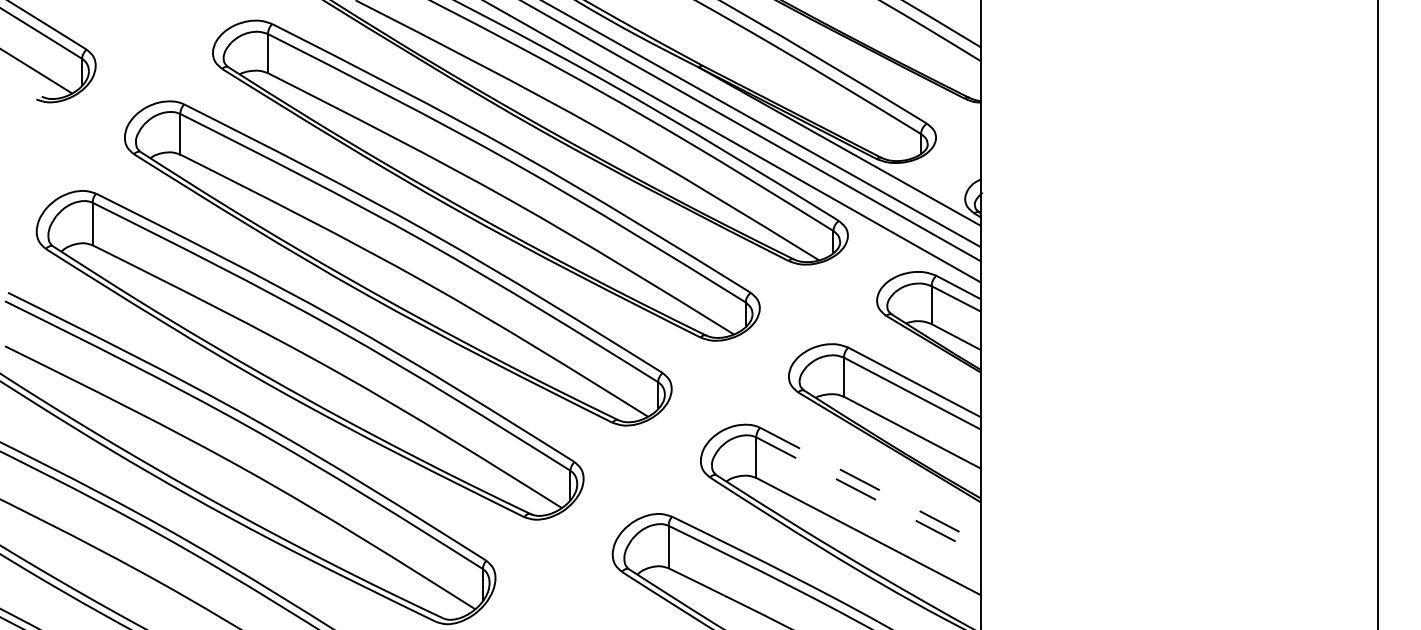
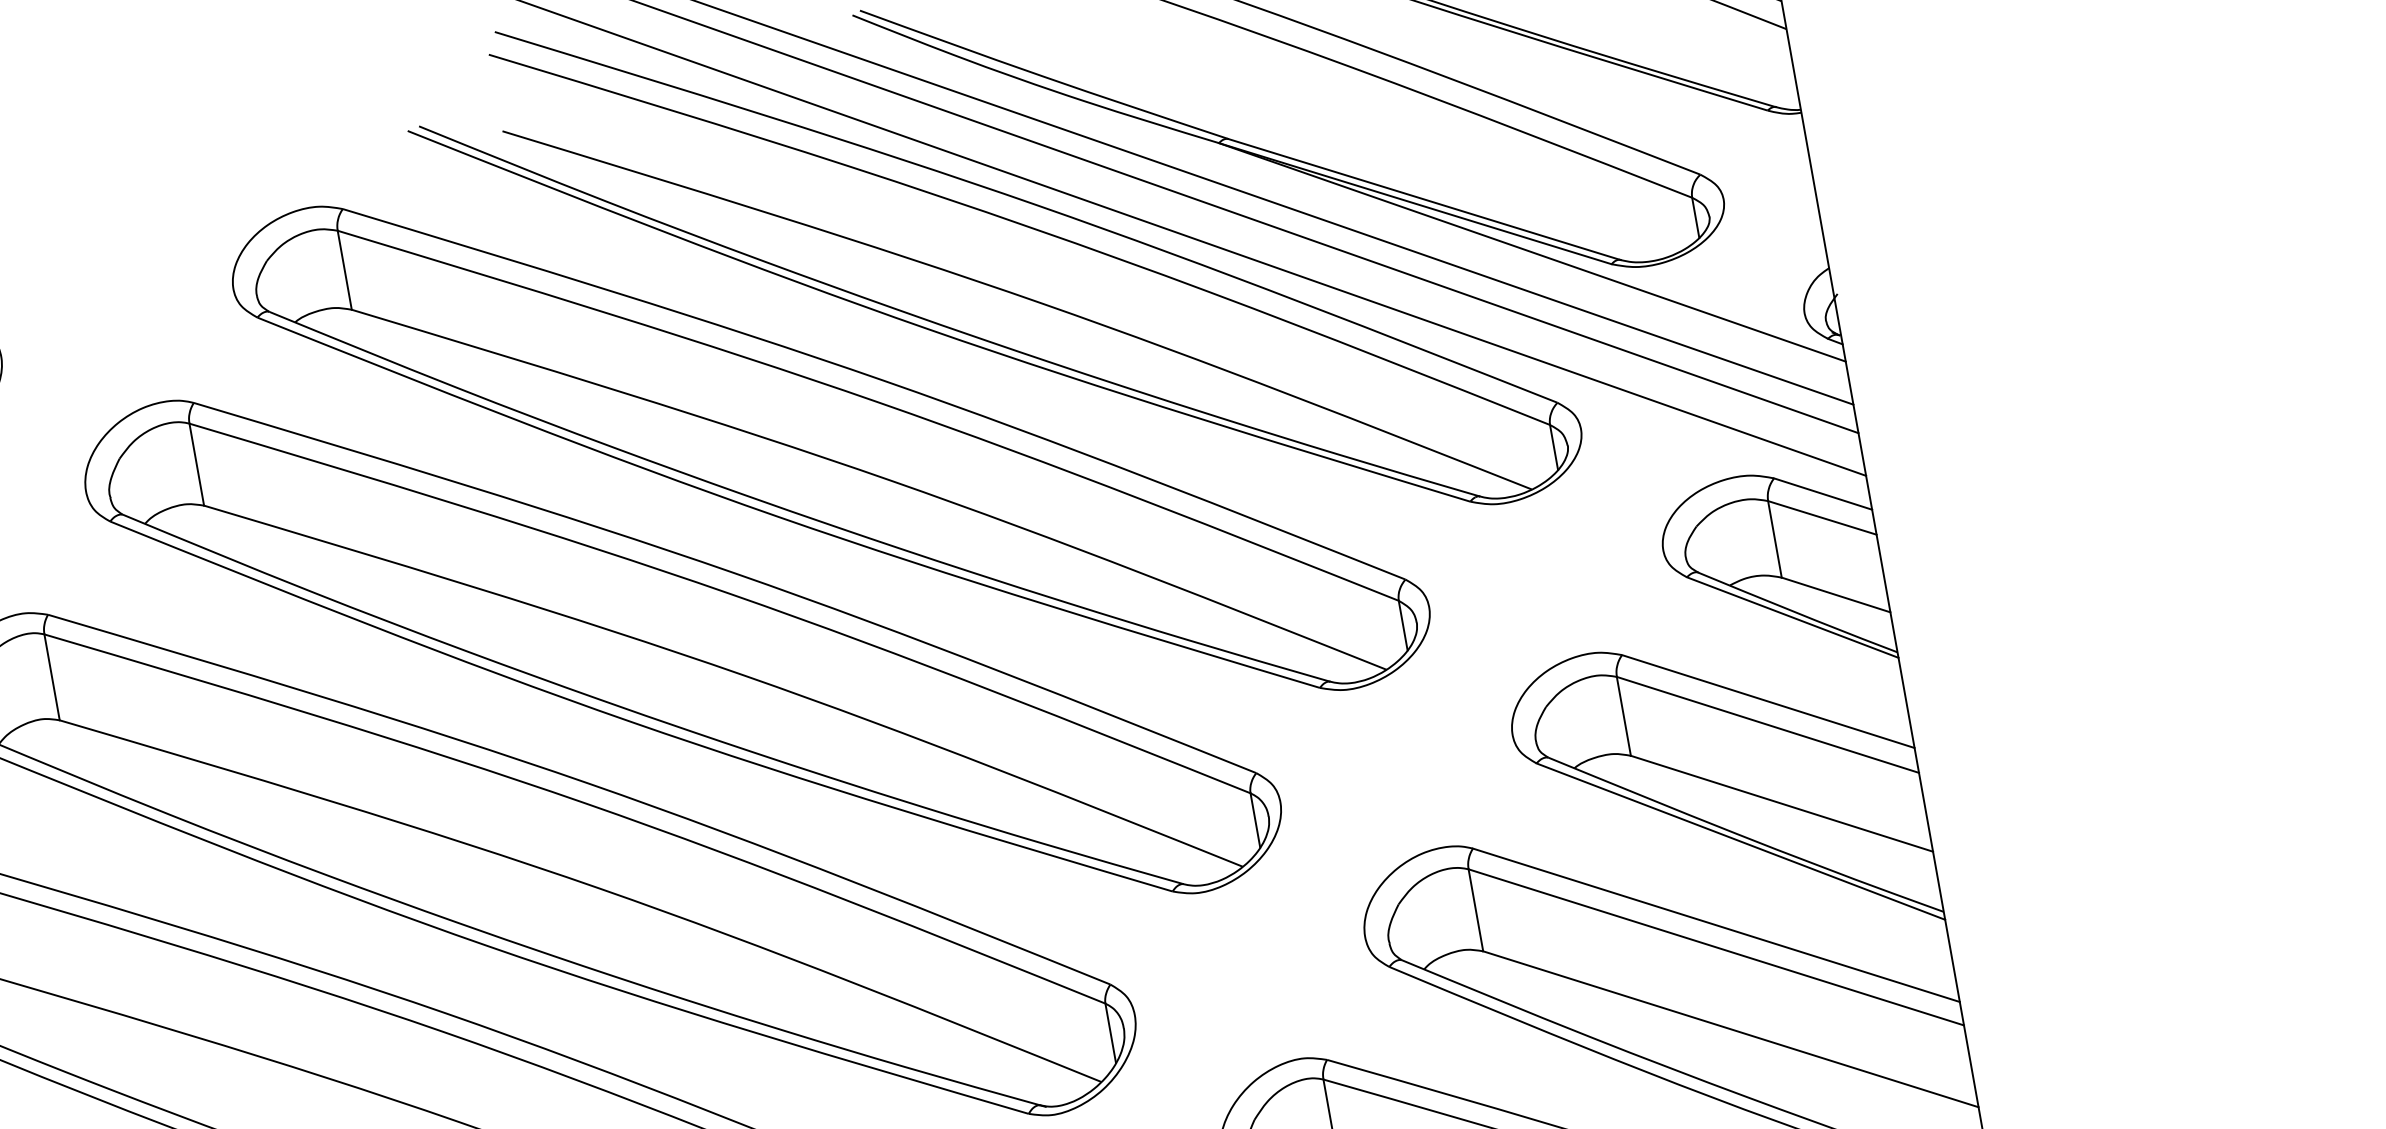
line: (870, 485) -> (1716, 925), dashed -> solid
line: (868, 495) -> (1715, 946), dashed -> solid

